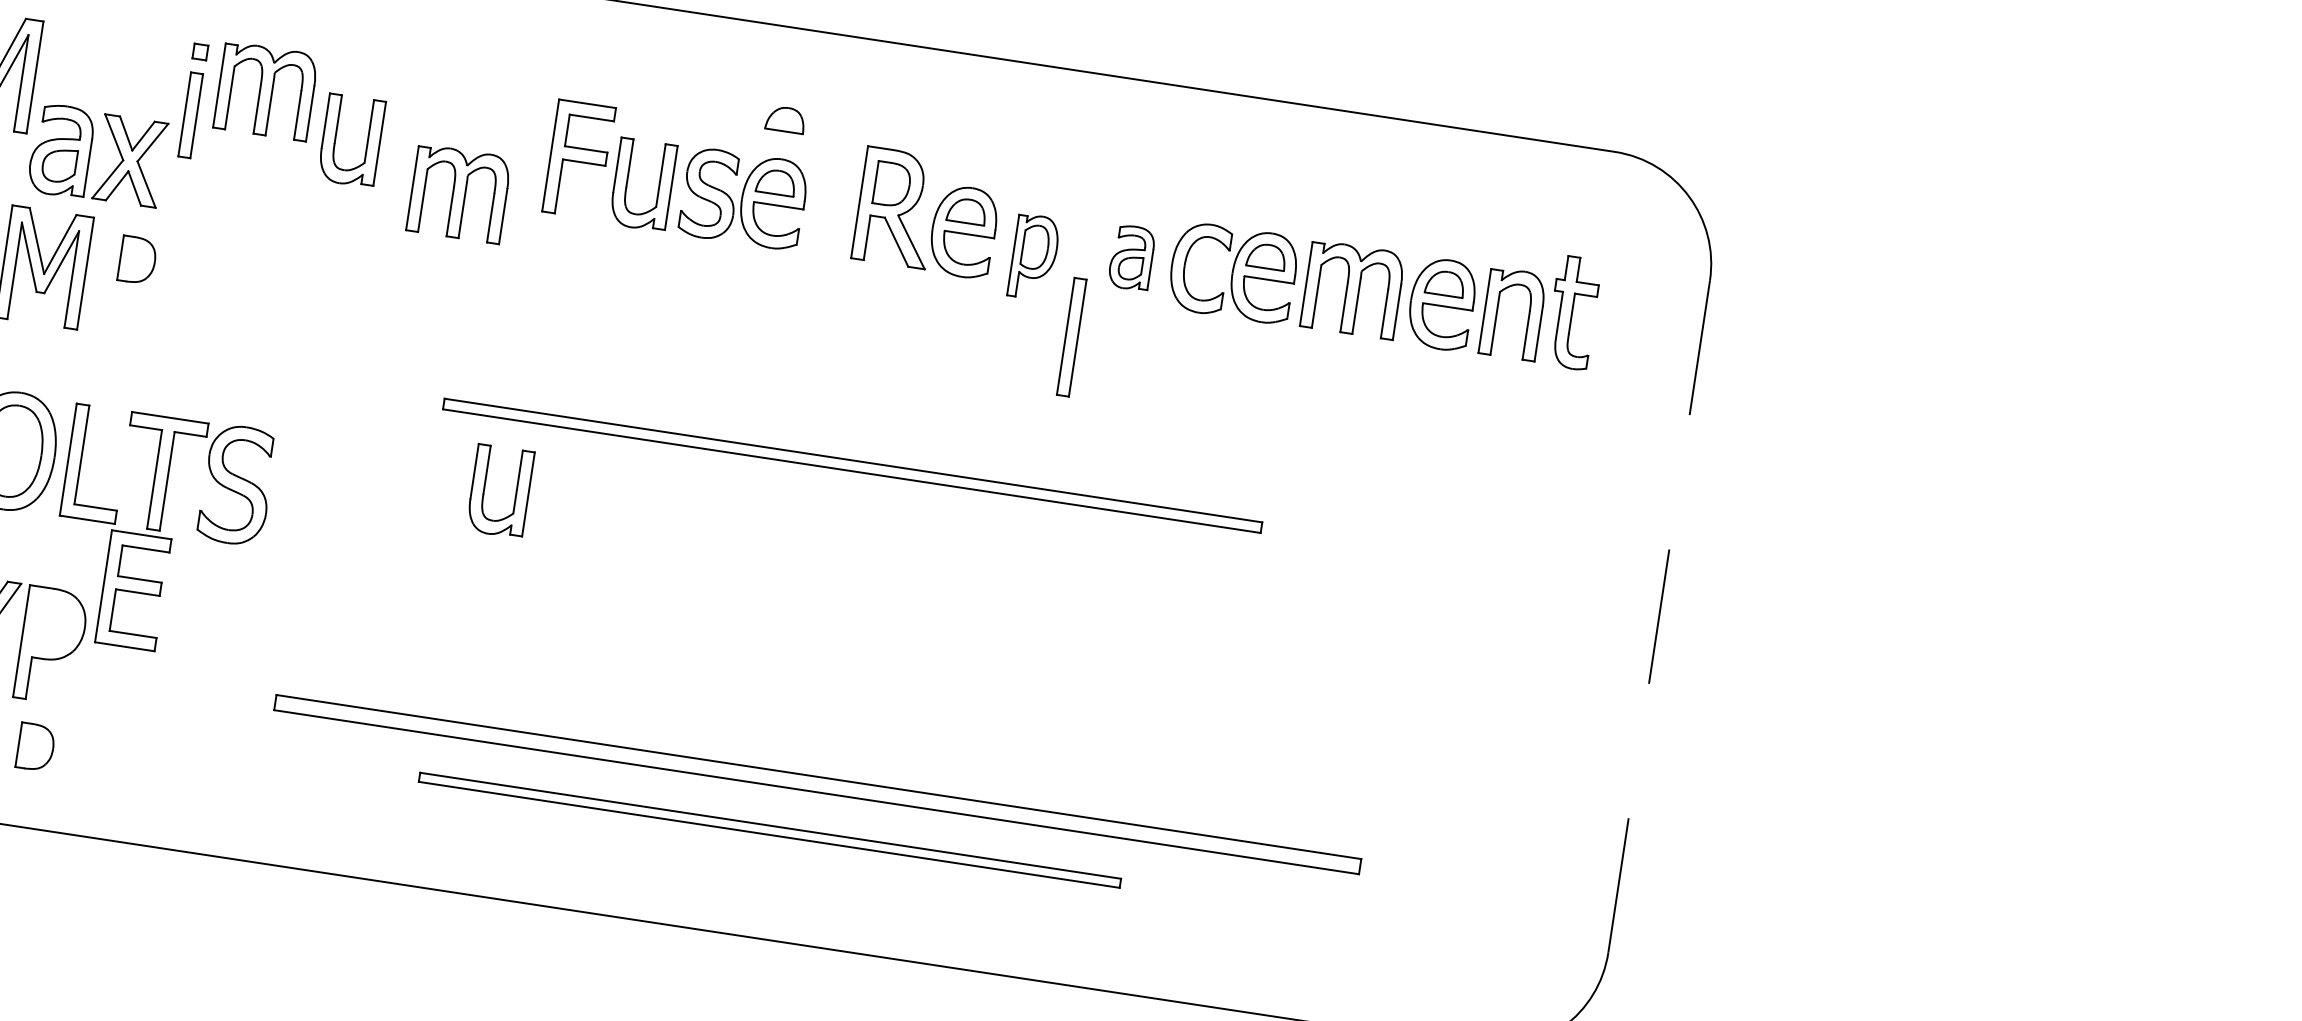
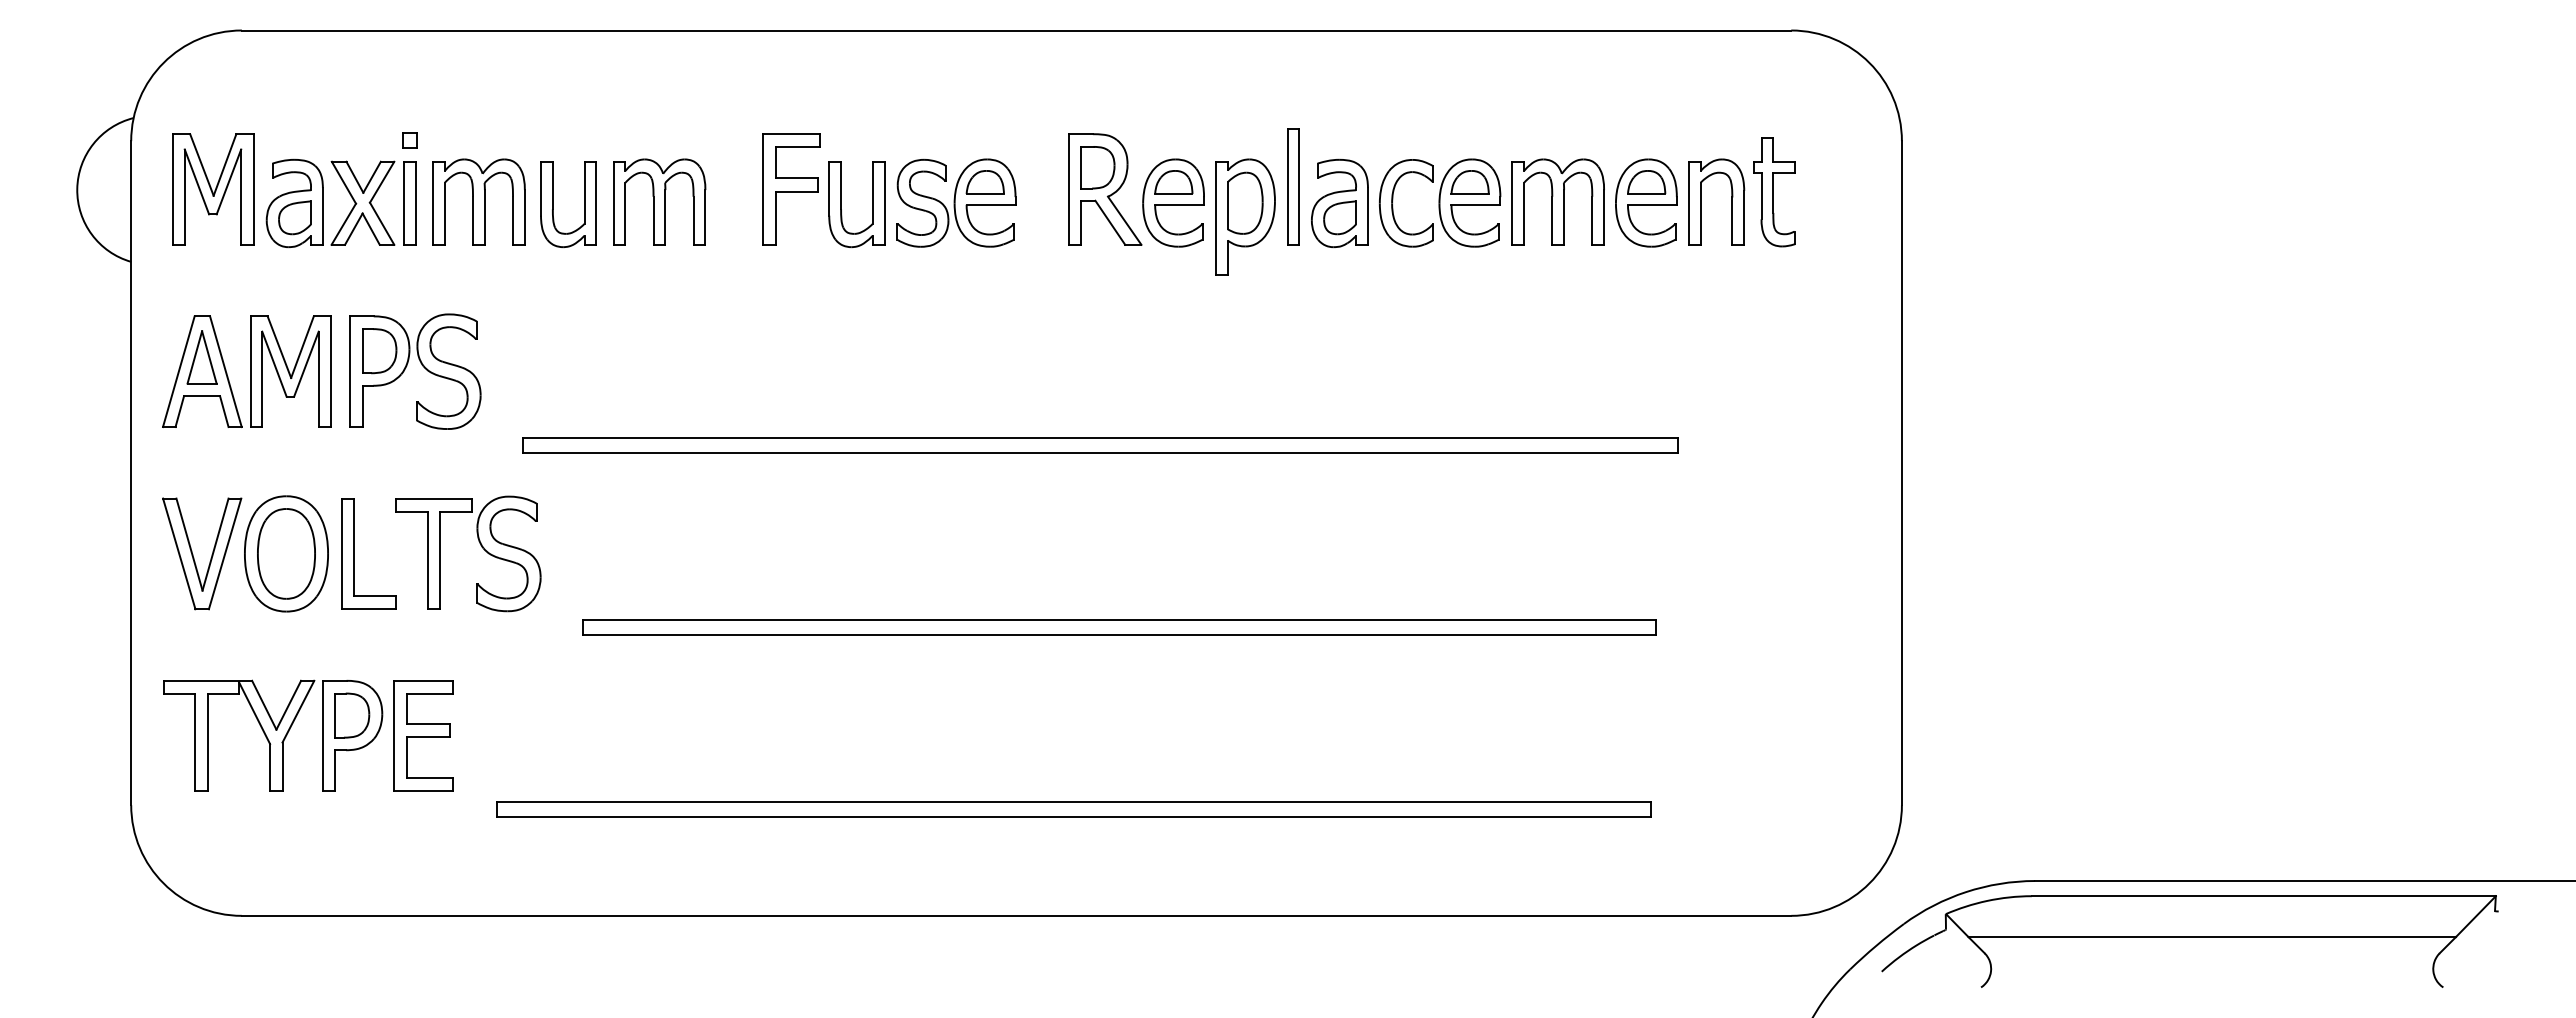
part: (265, 90) -> (478, 201), moved
part: (784, 119) -> (984, 120), removed
part: (90, 155) -> (323, 203), moved
part: (459, 193) -> (659, 201), moved
part: (1034, 256) -> (1245, 216), size x1.43
part: (1131, 257) -> (1339, 203), size x1.43
part: (177, 281) -> (421, 365), added
part: (1071, 336) -> (1293, 186), moved
part: (852, 466) -> (1100, 445), size x1.43
part: (484, 489) -> (748, 521), removed
part: (133, 590) -> (423, 735), moved
line: (1658, 615) -> (1901, 472), dashed -> solid
part: (36, 747) -> (352, 715), moved
part: (817, 784) -> (1119, 627), moved
part: (769, 830) -> (1073, 809), size x1.67

